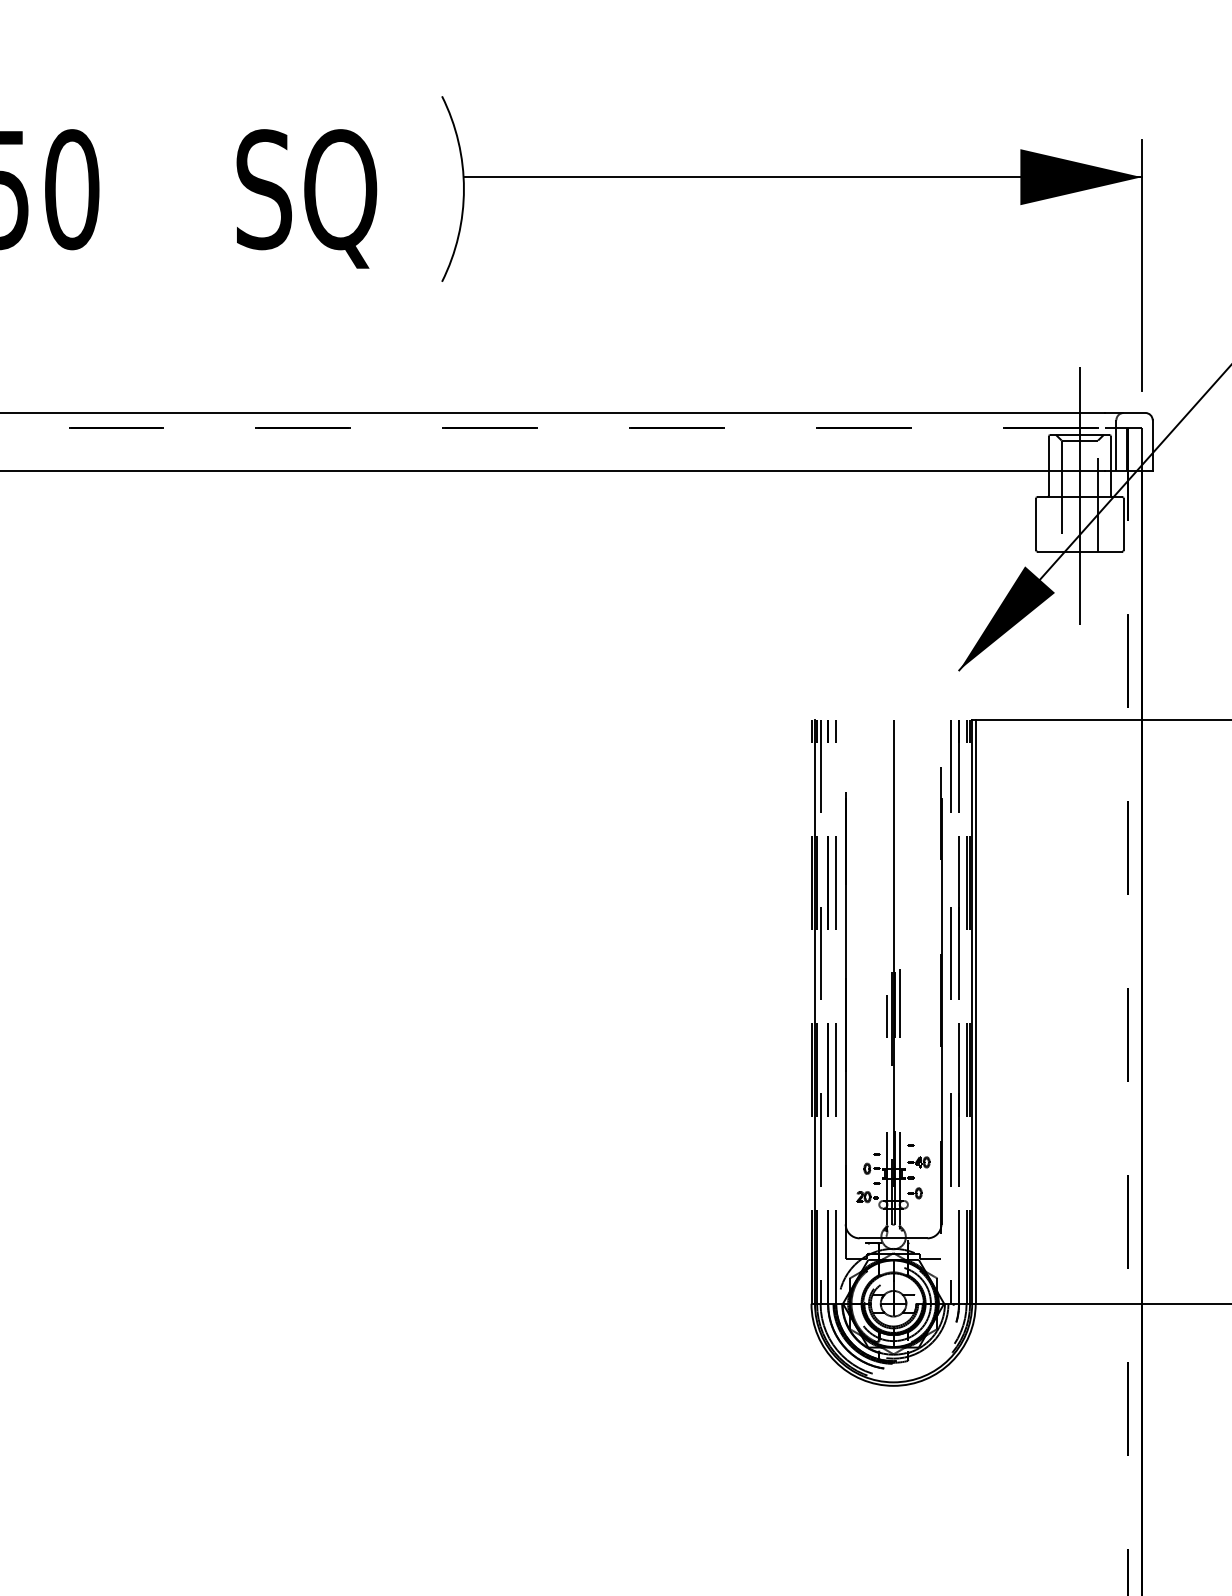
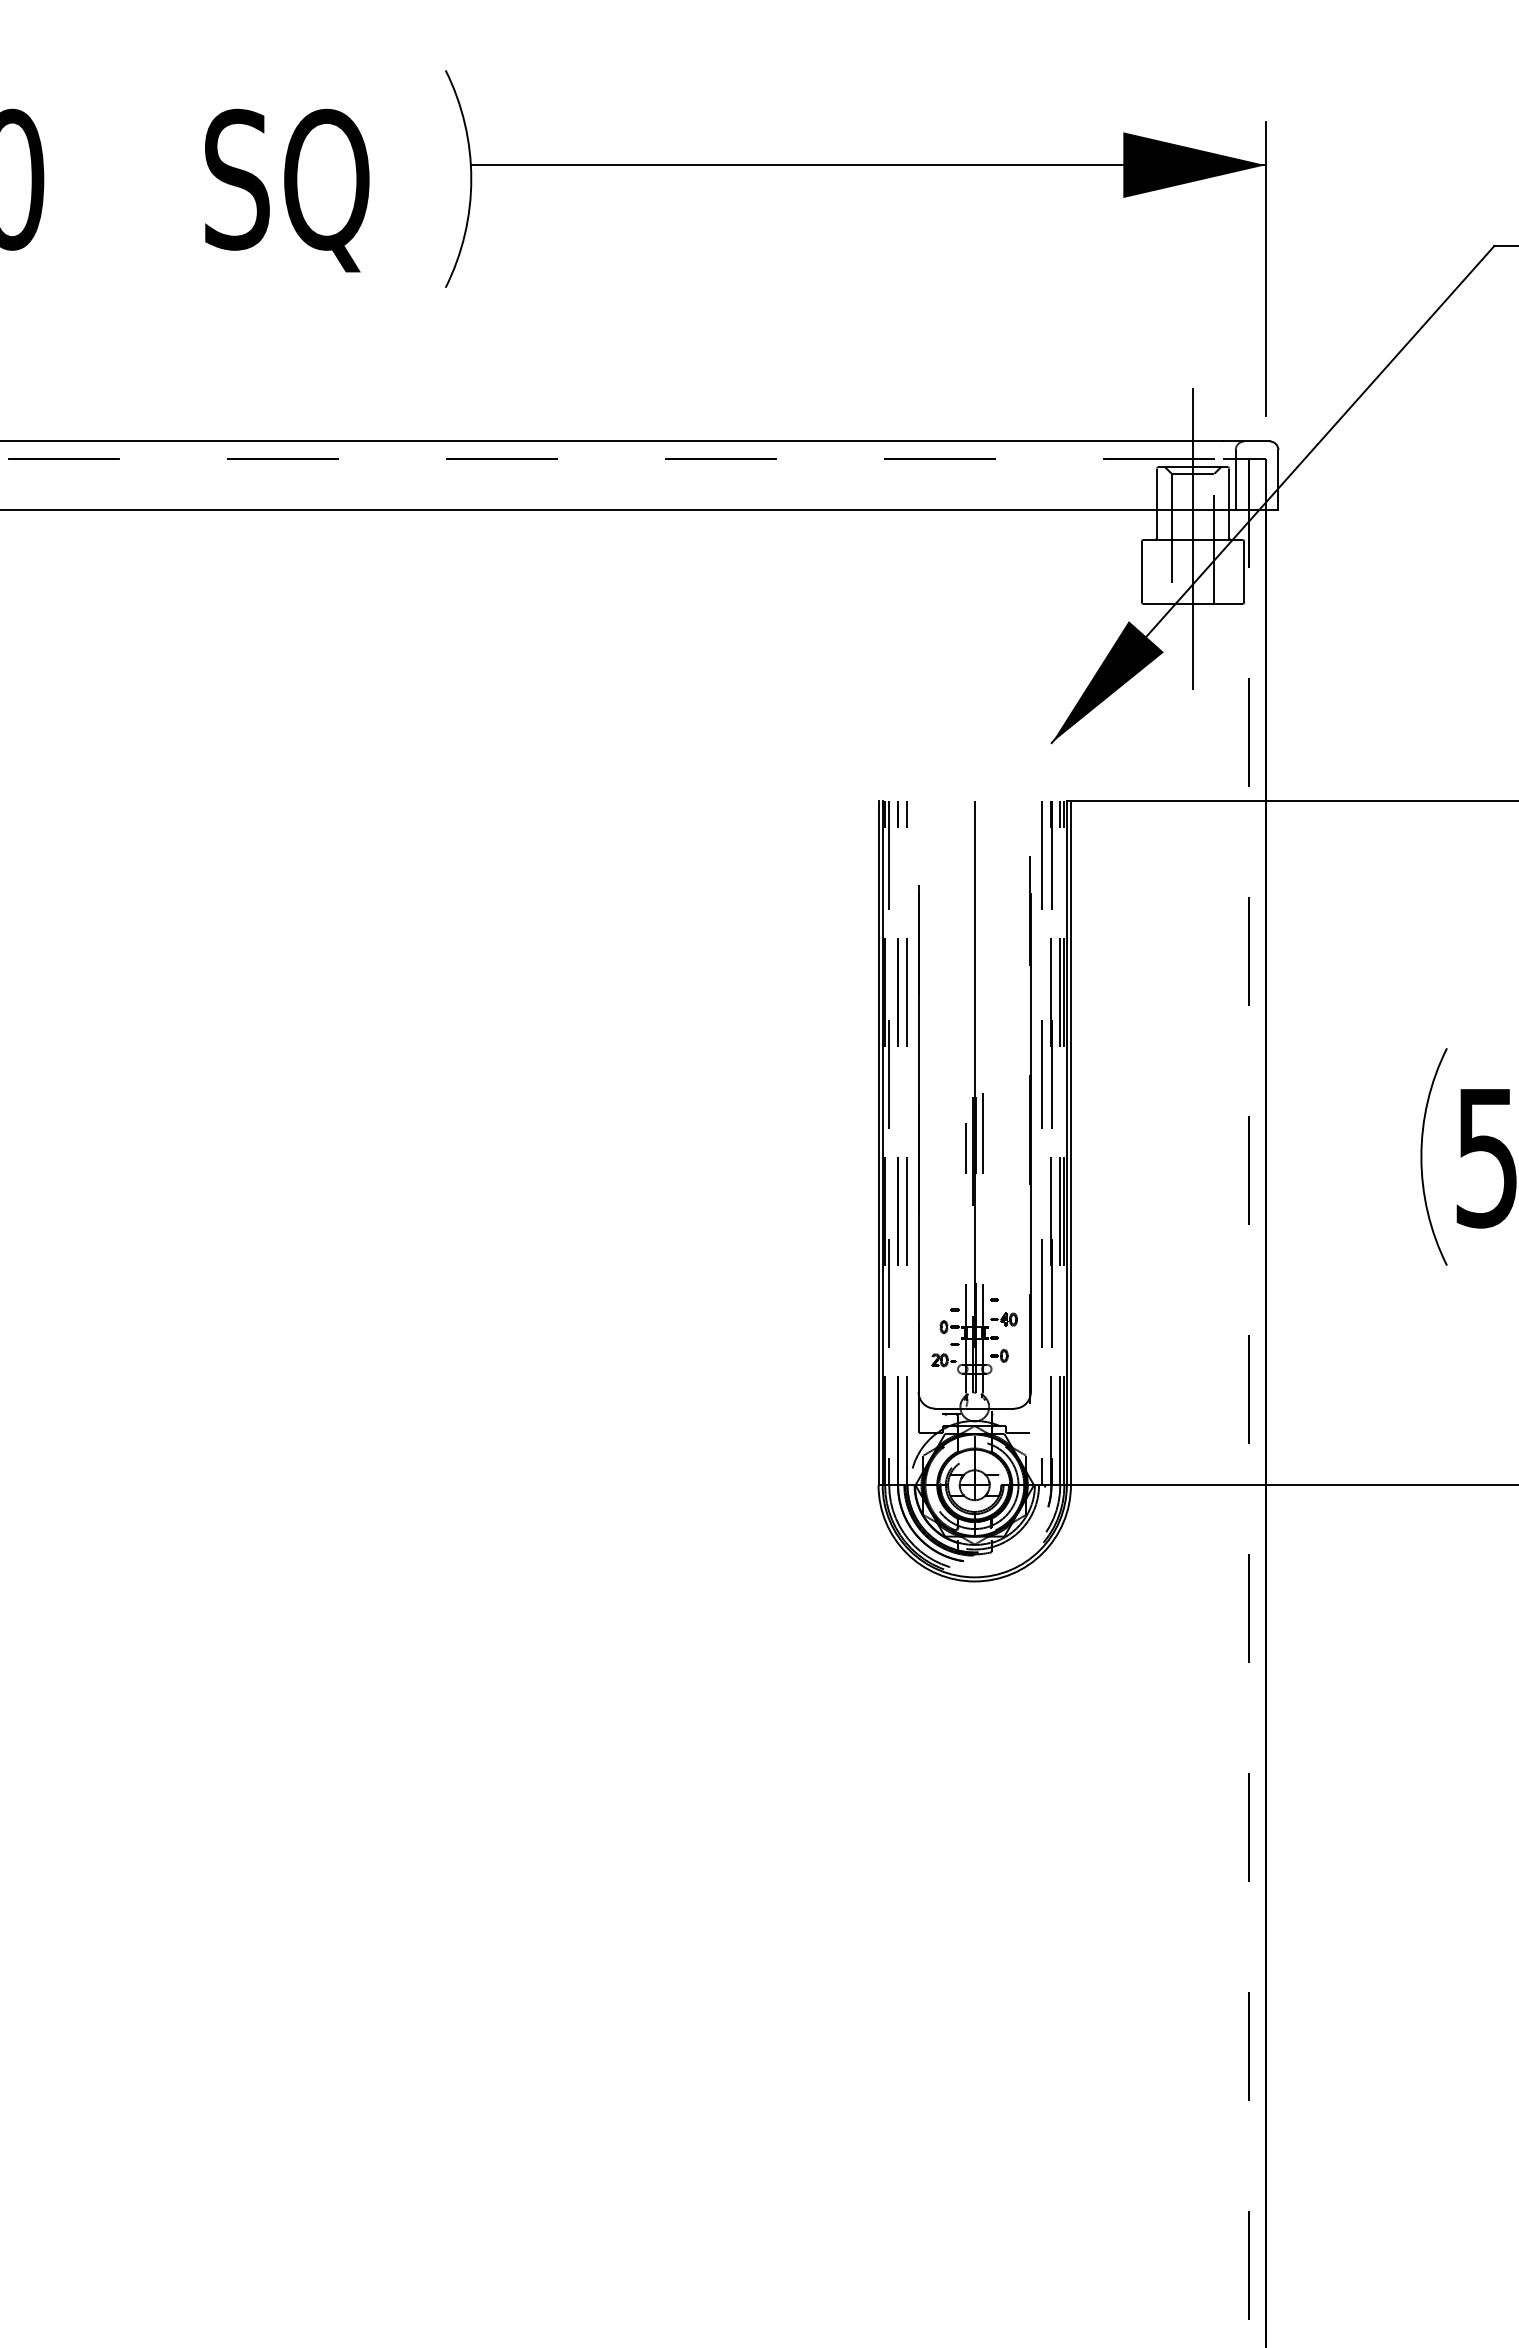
line: (811, 1011) -> (878, 1142), dashed -> solid

